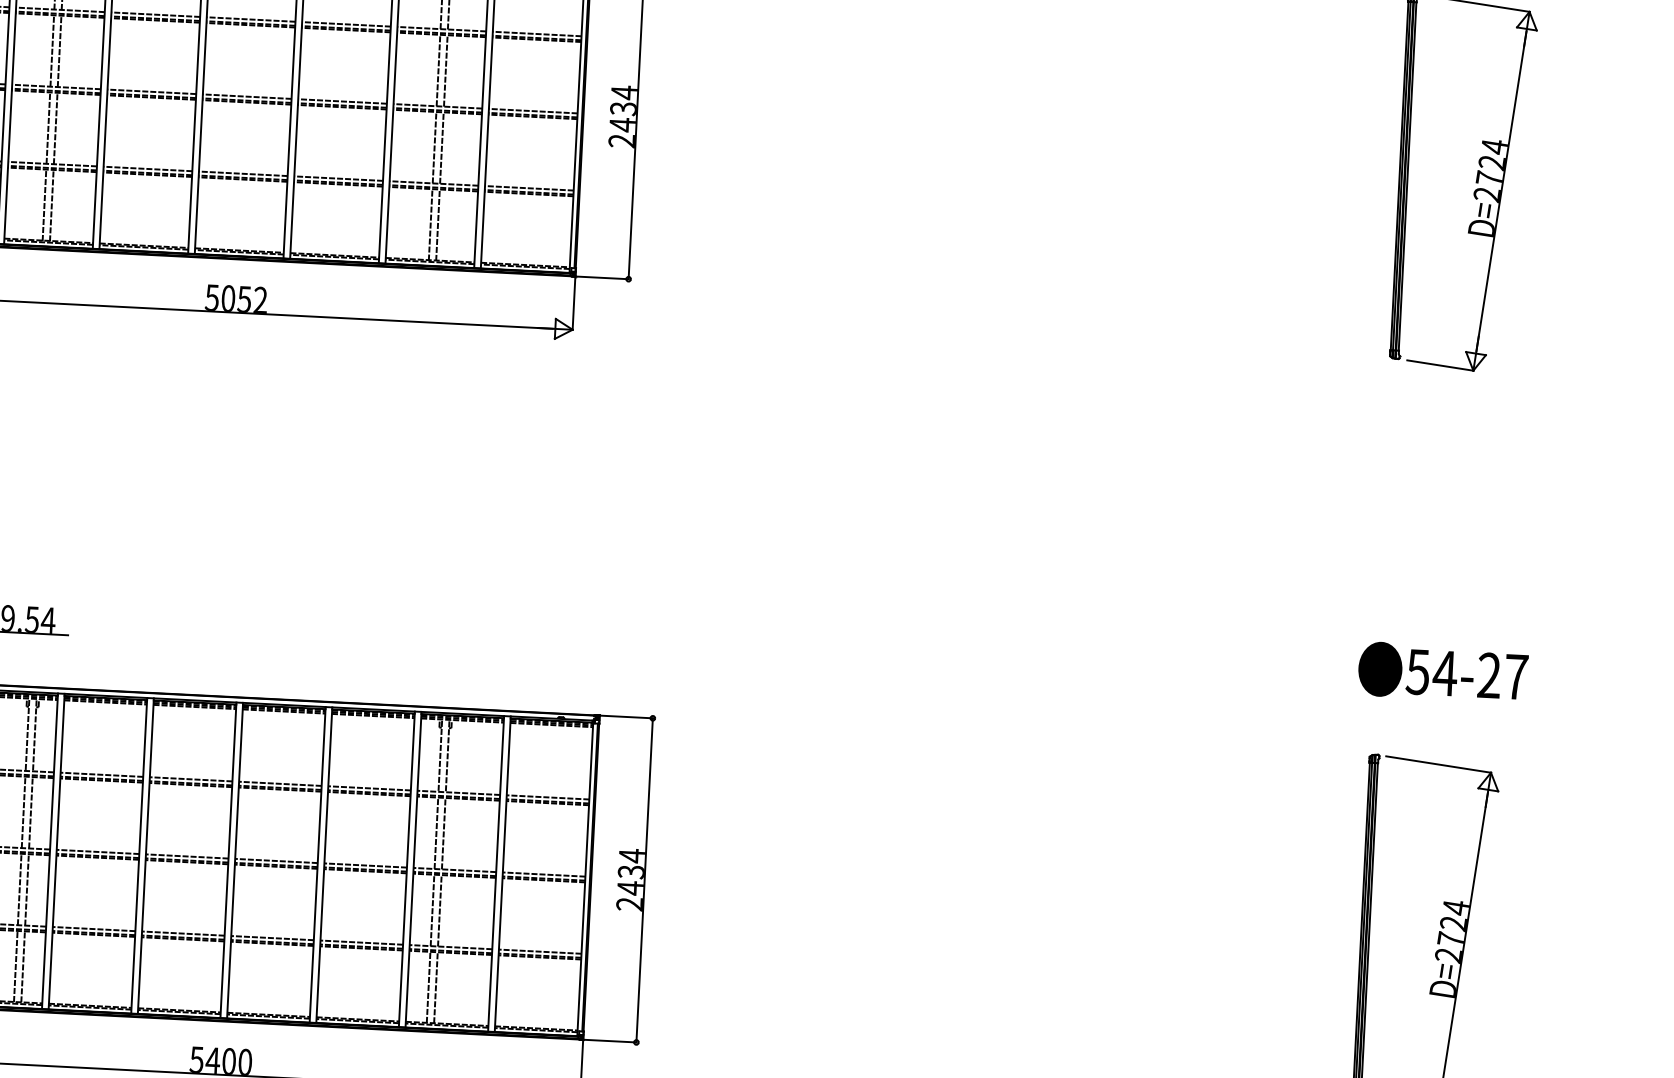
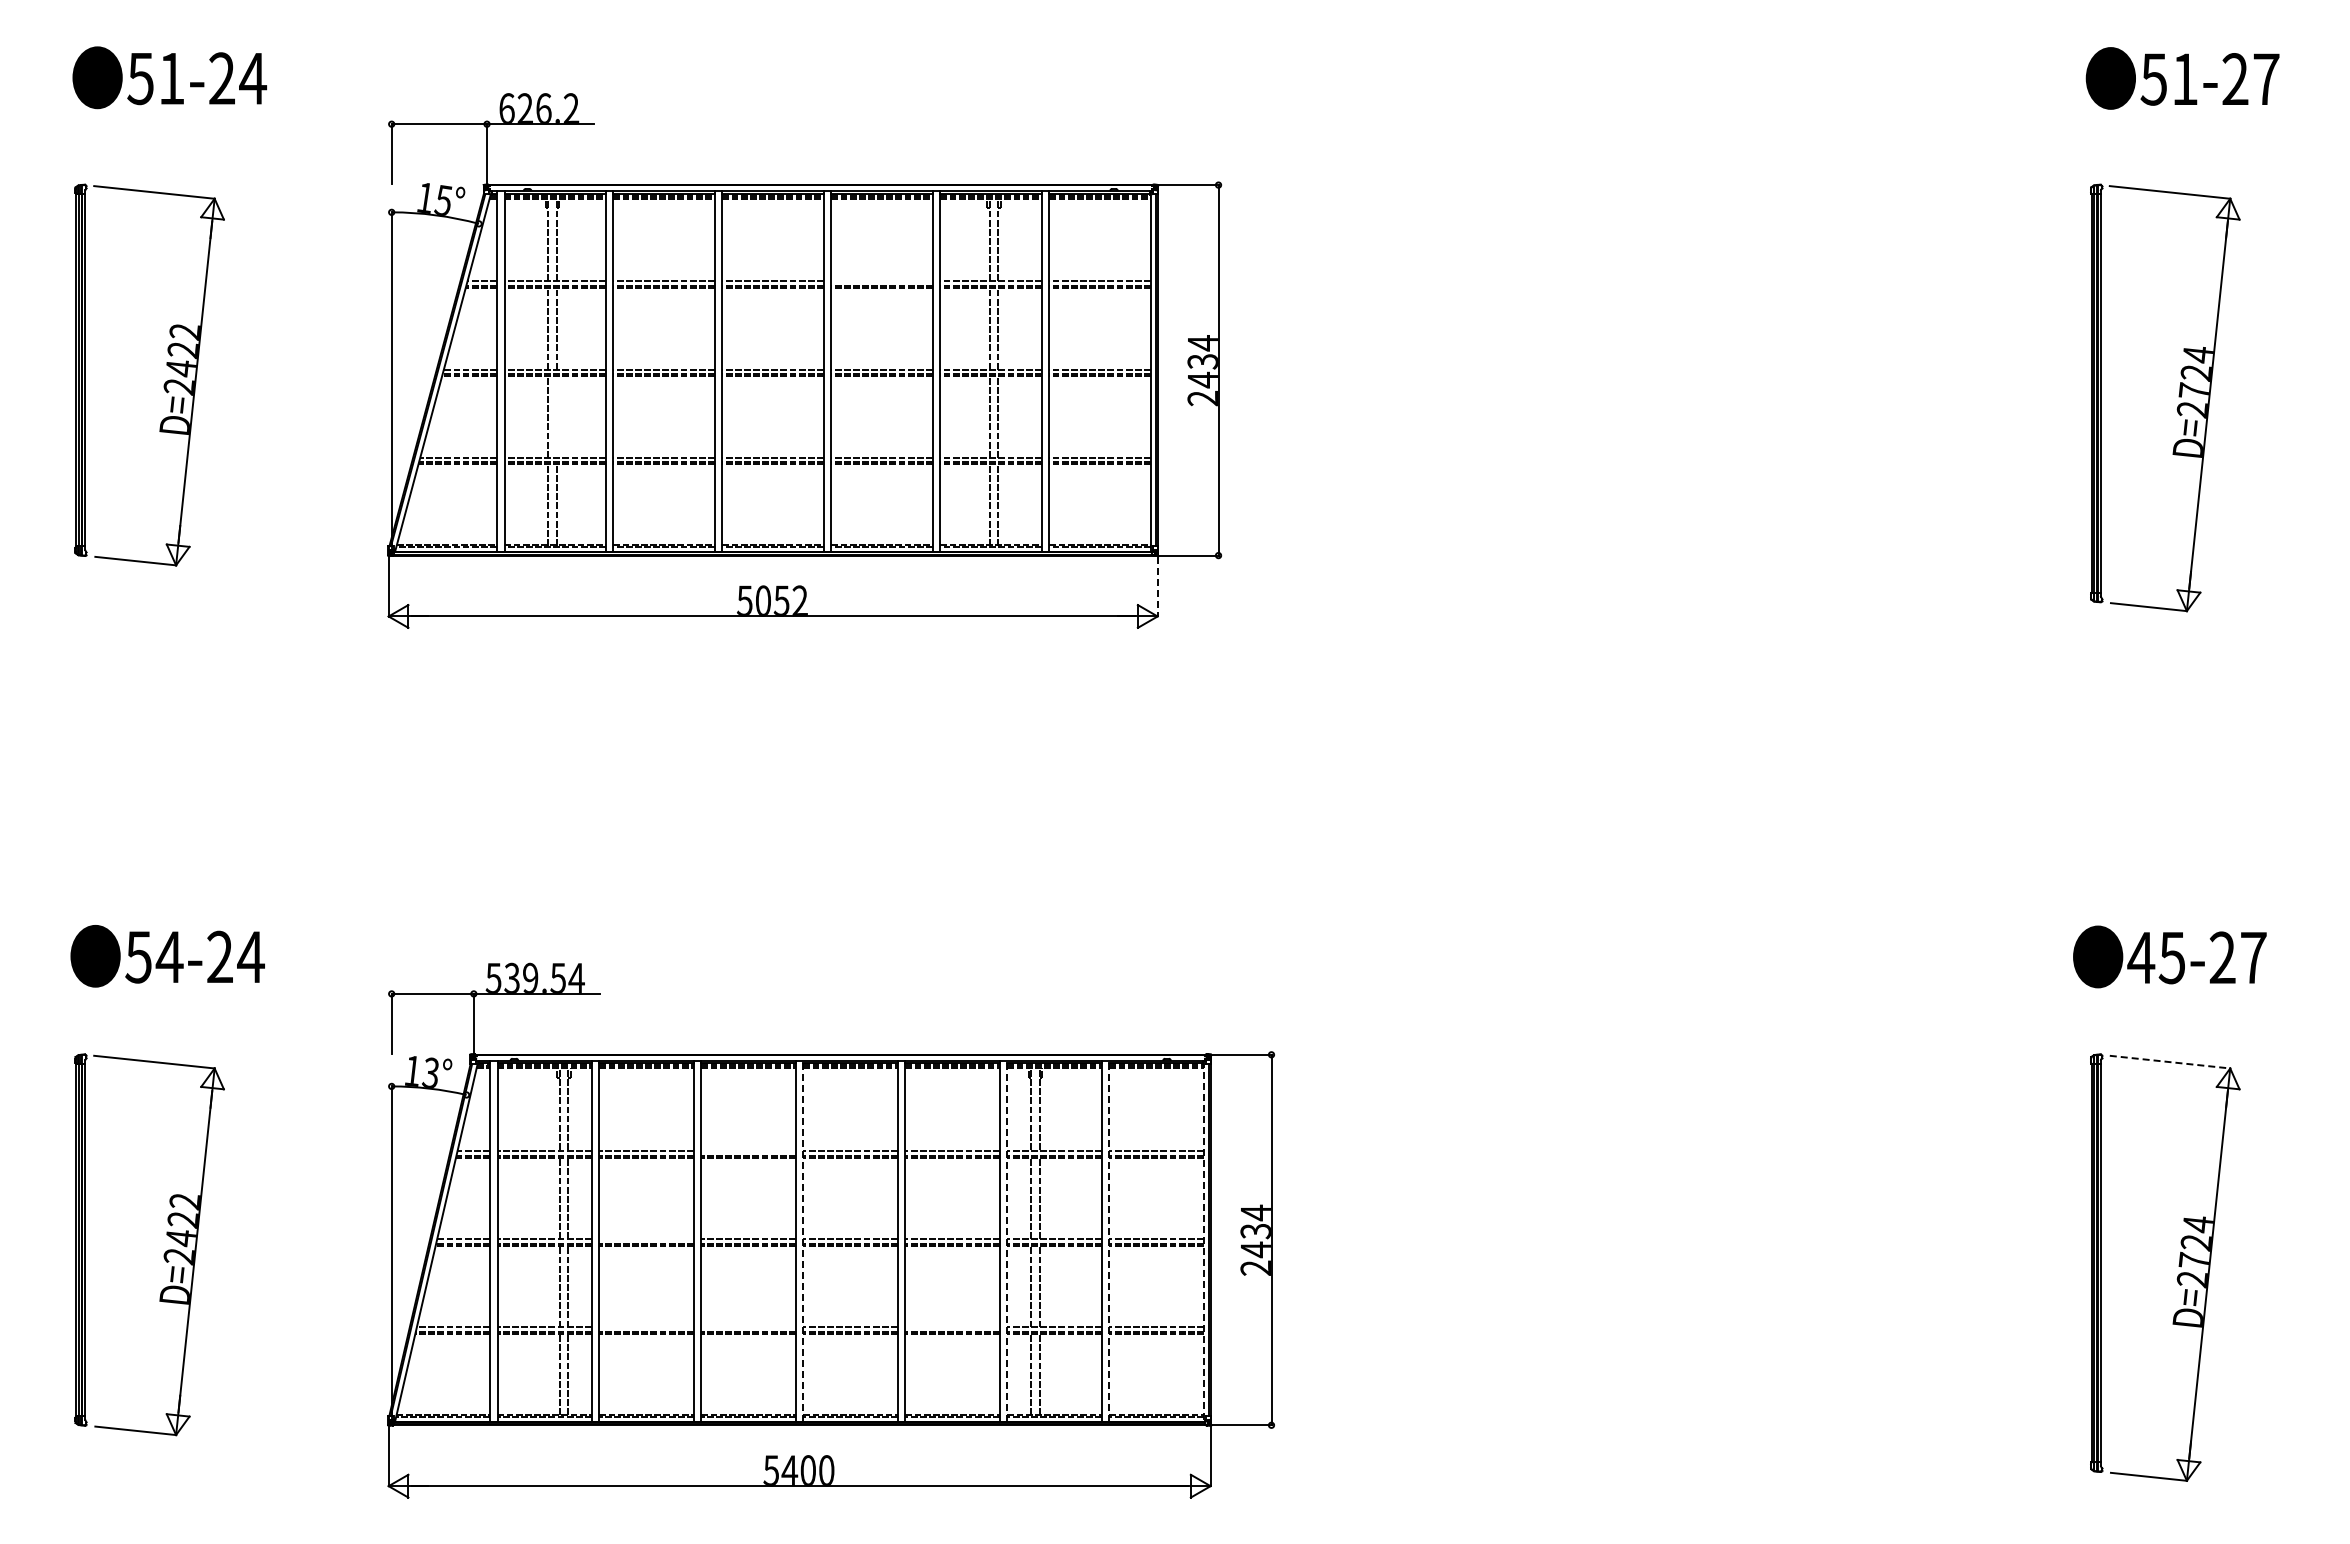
line: (345, 24) -> (881, 281), removed
line: (55, 128) -> (556, 416), removed
line: (573, 304) -> (1157, 587), solid -> dashed
text: (1431, 673) -> (2156, 958), 54-27 -> 45-27
line: (1439, 764) -> (2170, 1062), solid -> dashed
line: (191, 779) -> (748, 1151), removed
line: (97, 852) -> (646, 1239), removed
line: (235, 860) -> (803, 1240), solid -> dashed
line: (413, 869) -> (1007, 1240), solid -> dashed
line: (502, 873) -> (1109, 1240), solid -> dashed
line: (585, 878) -> (1203, 1241), solid -> dashed
line: (93, 929) -> (646, 1327), removed
line: (183, 933) -> (748, 1327), removed
line: (361, 942) -> (952, 1327), removed

